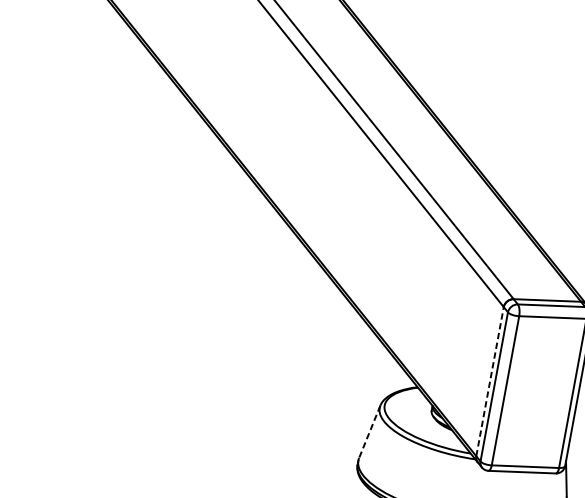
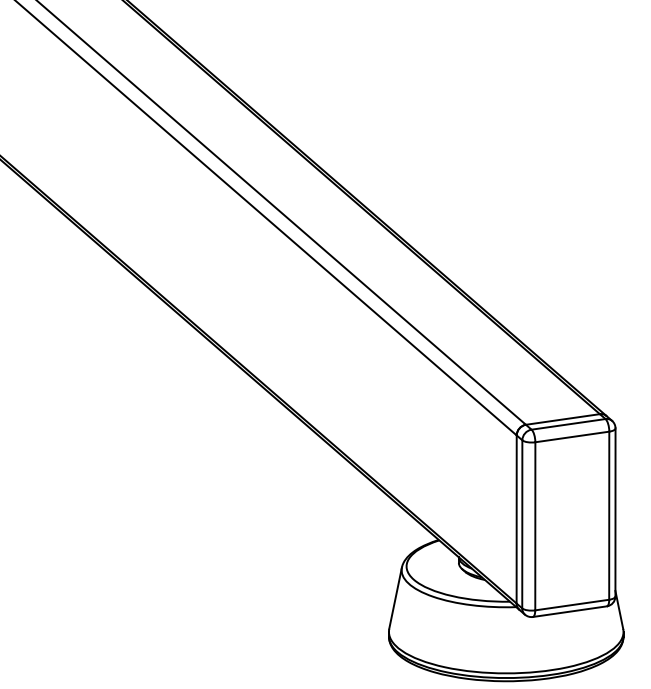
line: (490, 380) -> (516, 518), dashed -> solid
line: (369, 432) -> (395, 598), dashed -> solid

